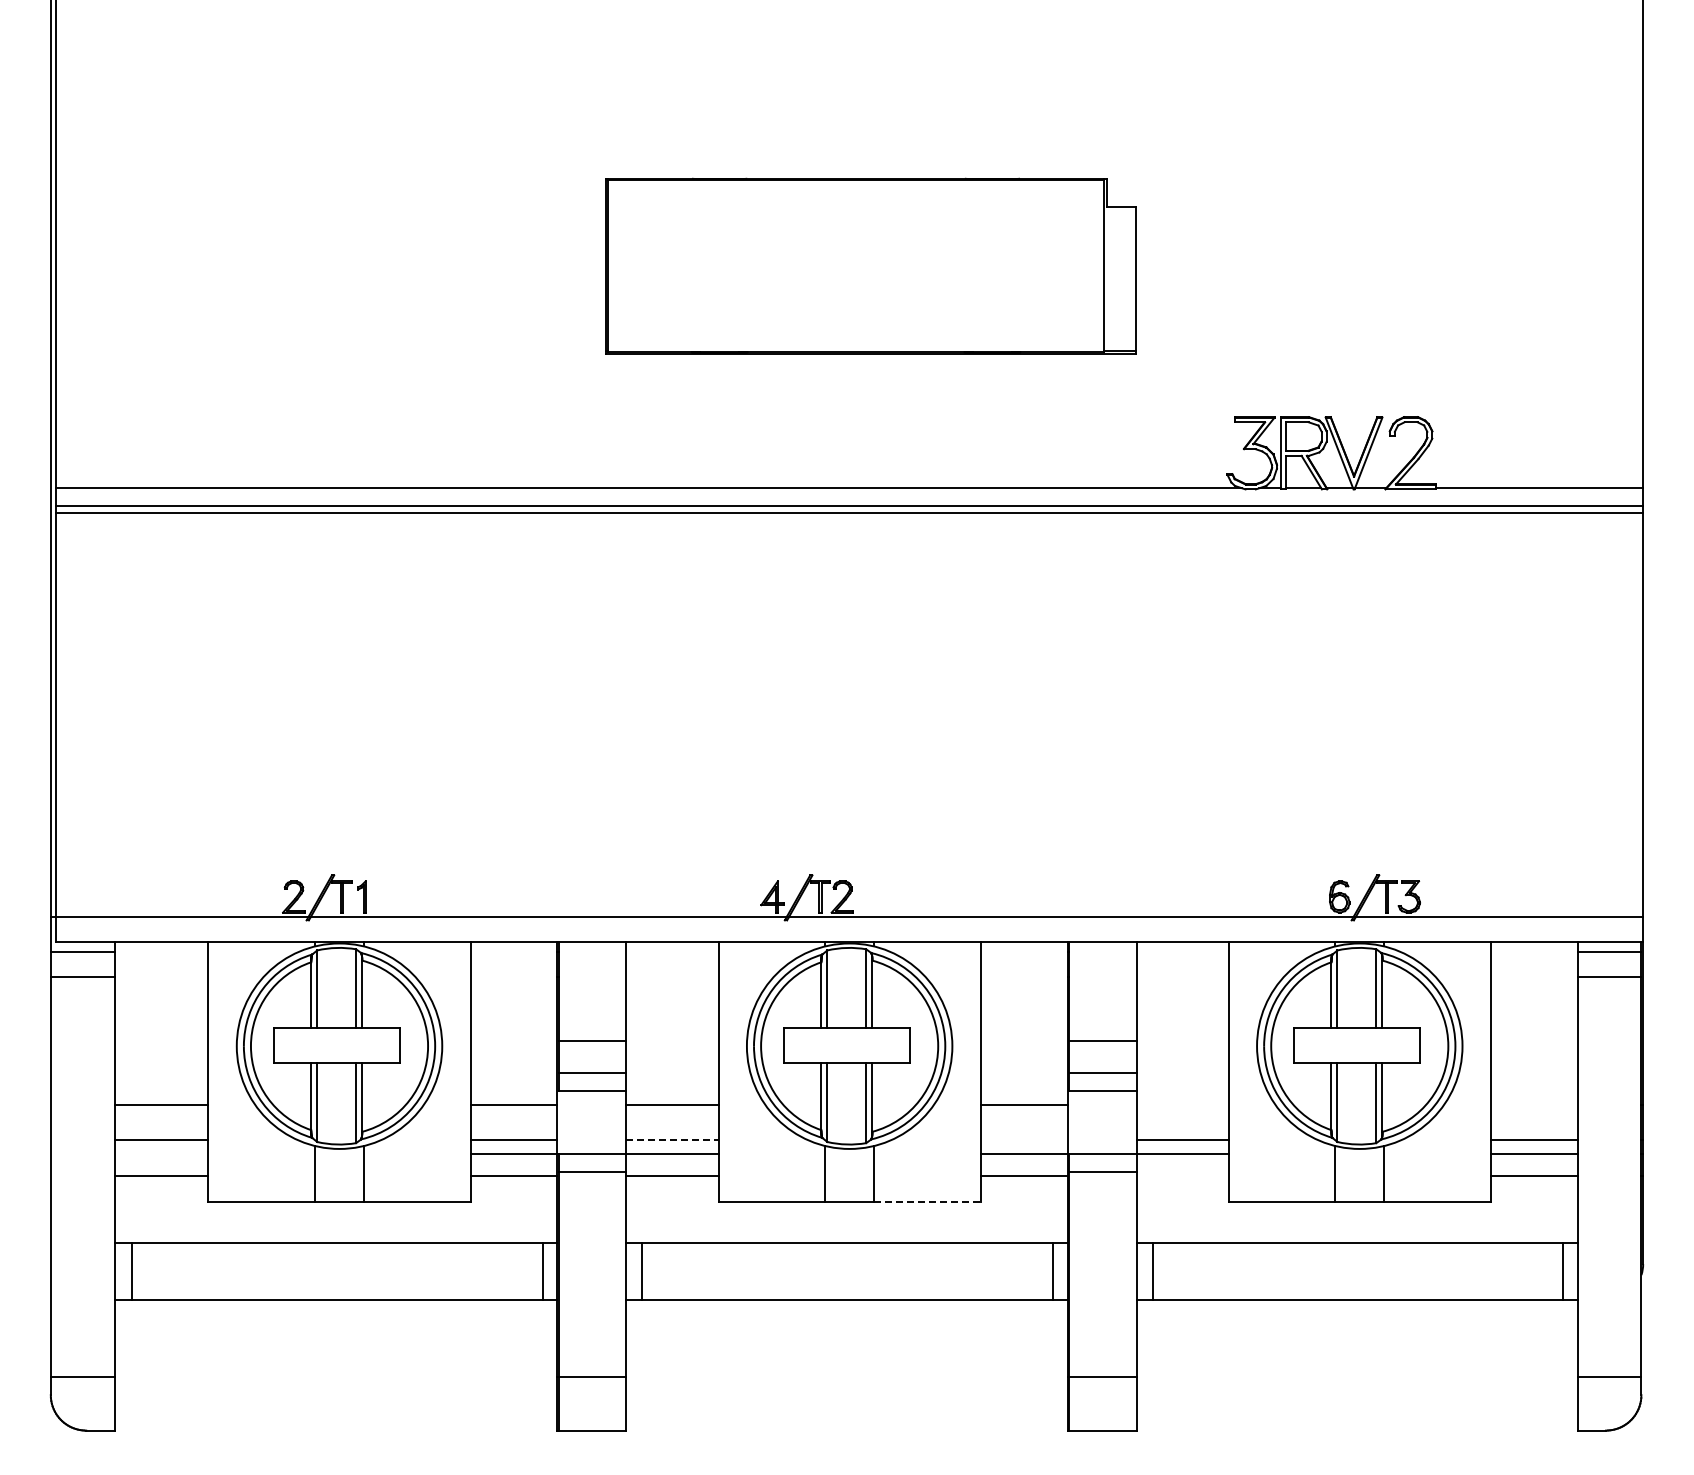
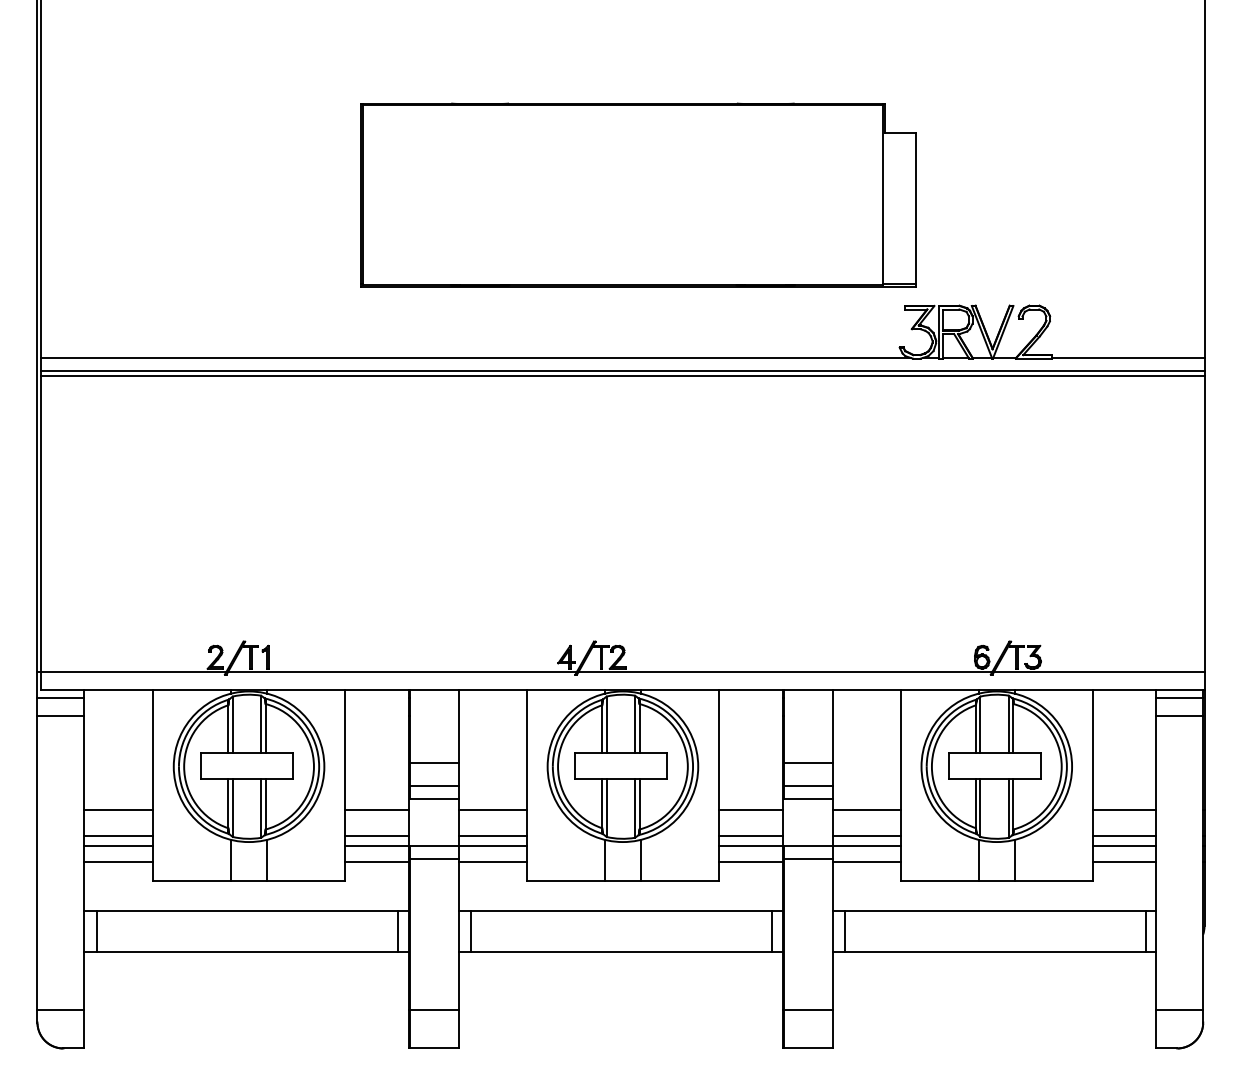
part: (870, 265) -> (638, 194), size x1.43
line: (1182, 1104) -> (866, 809), added
line: (1533, 1104) -> (1124, 809), added
line: (673, 1140) -> (493, 835), dashed -> solid
line: (1023, 1140) -> (750, 835), added
line: (161, 1154) -> (118, 846), added
line: (1182, 1175) -> (866, 861), added
line: (927, 1202) -> (679, 881), dashed -> solid

